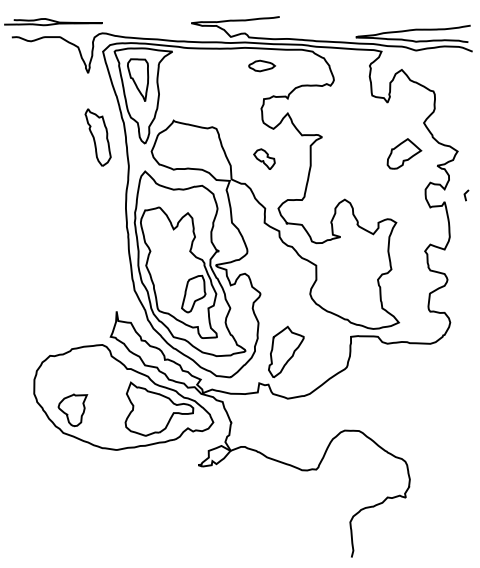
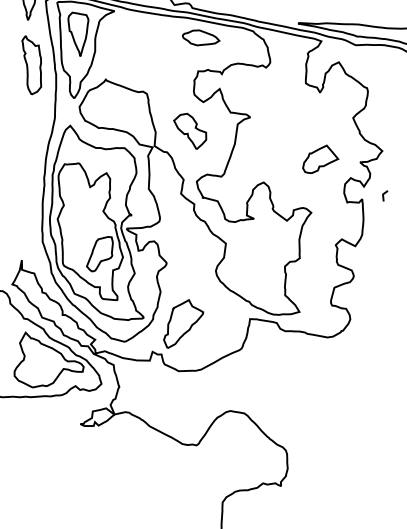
part: (261, 65) -> (200, 37), size x1.43
part: (97, 137) -> (30, 65), moved
part: (404, 153) -> (321, 159), moved
part: (264, 158) -> (190, 130), size x1.67

